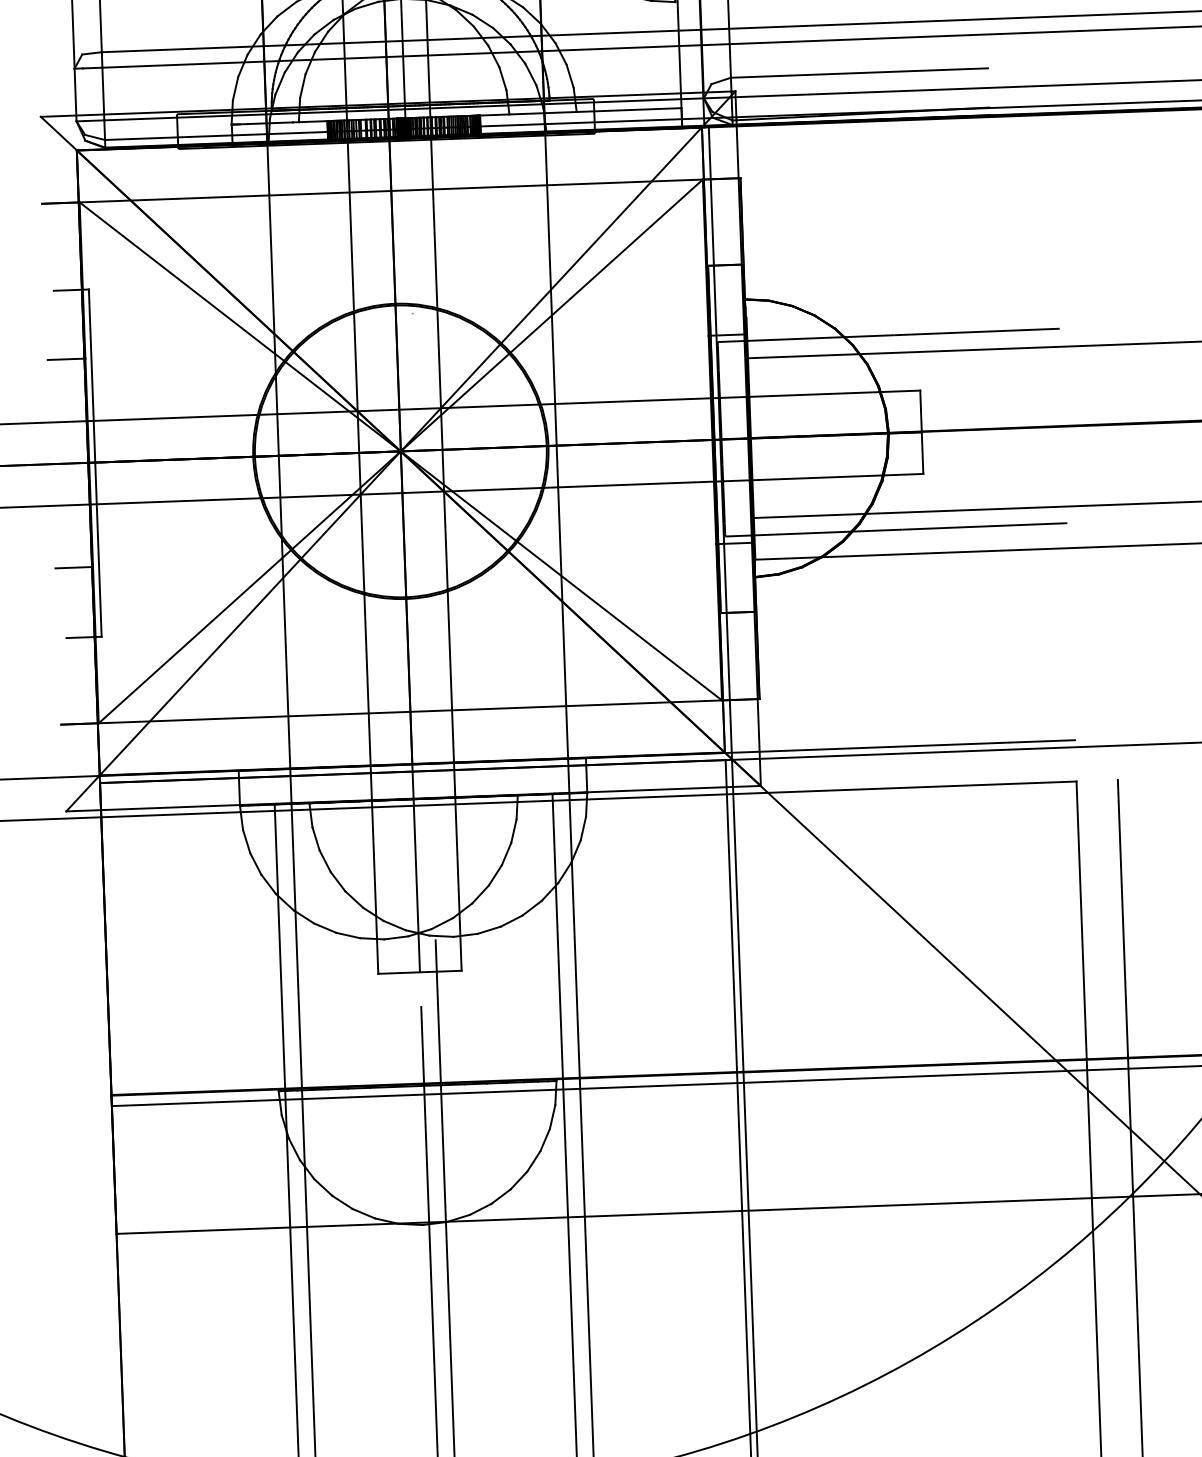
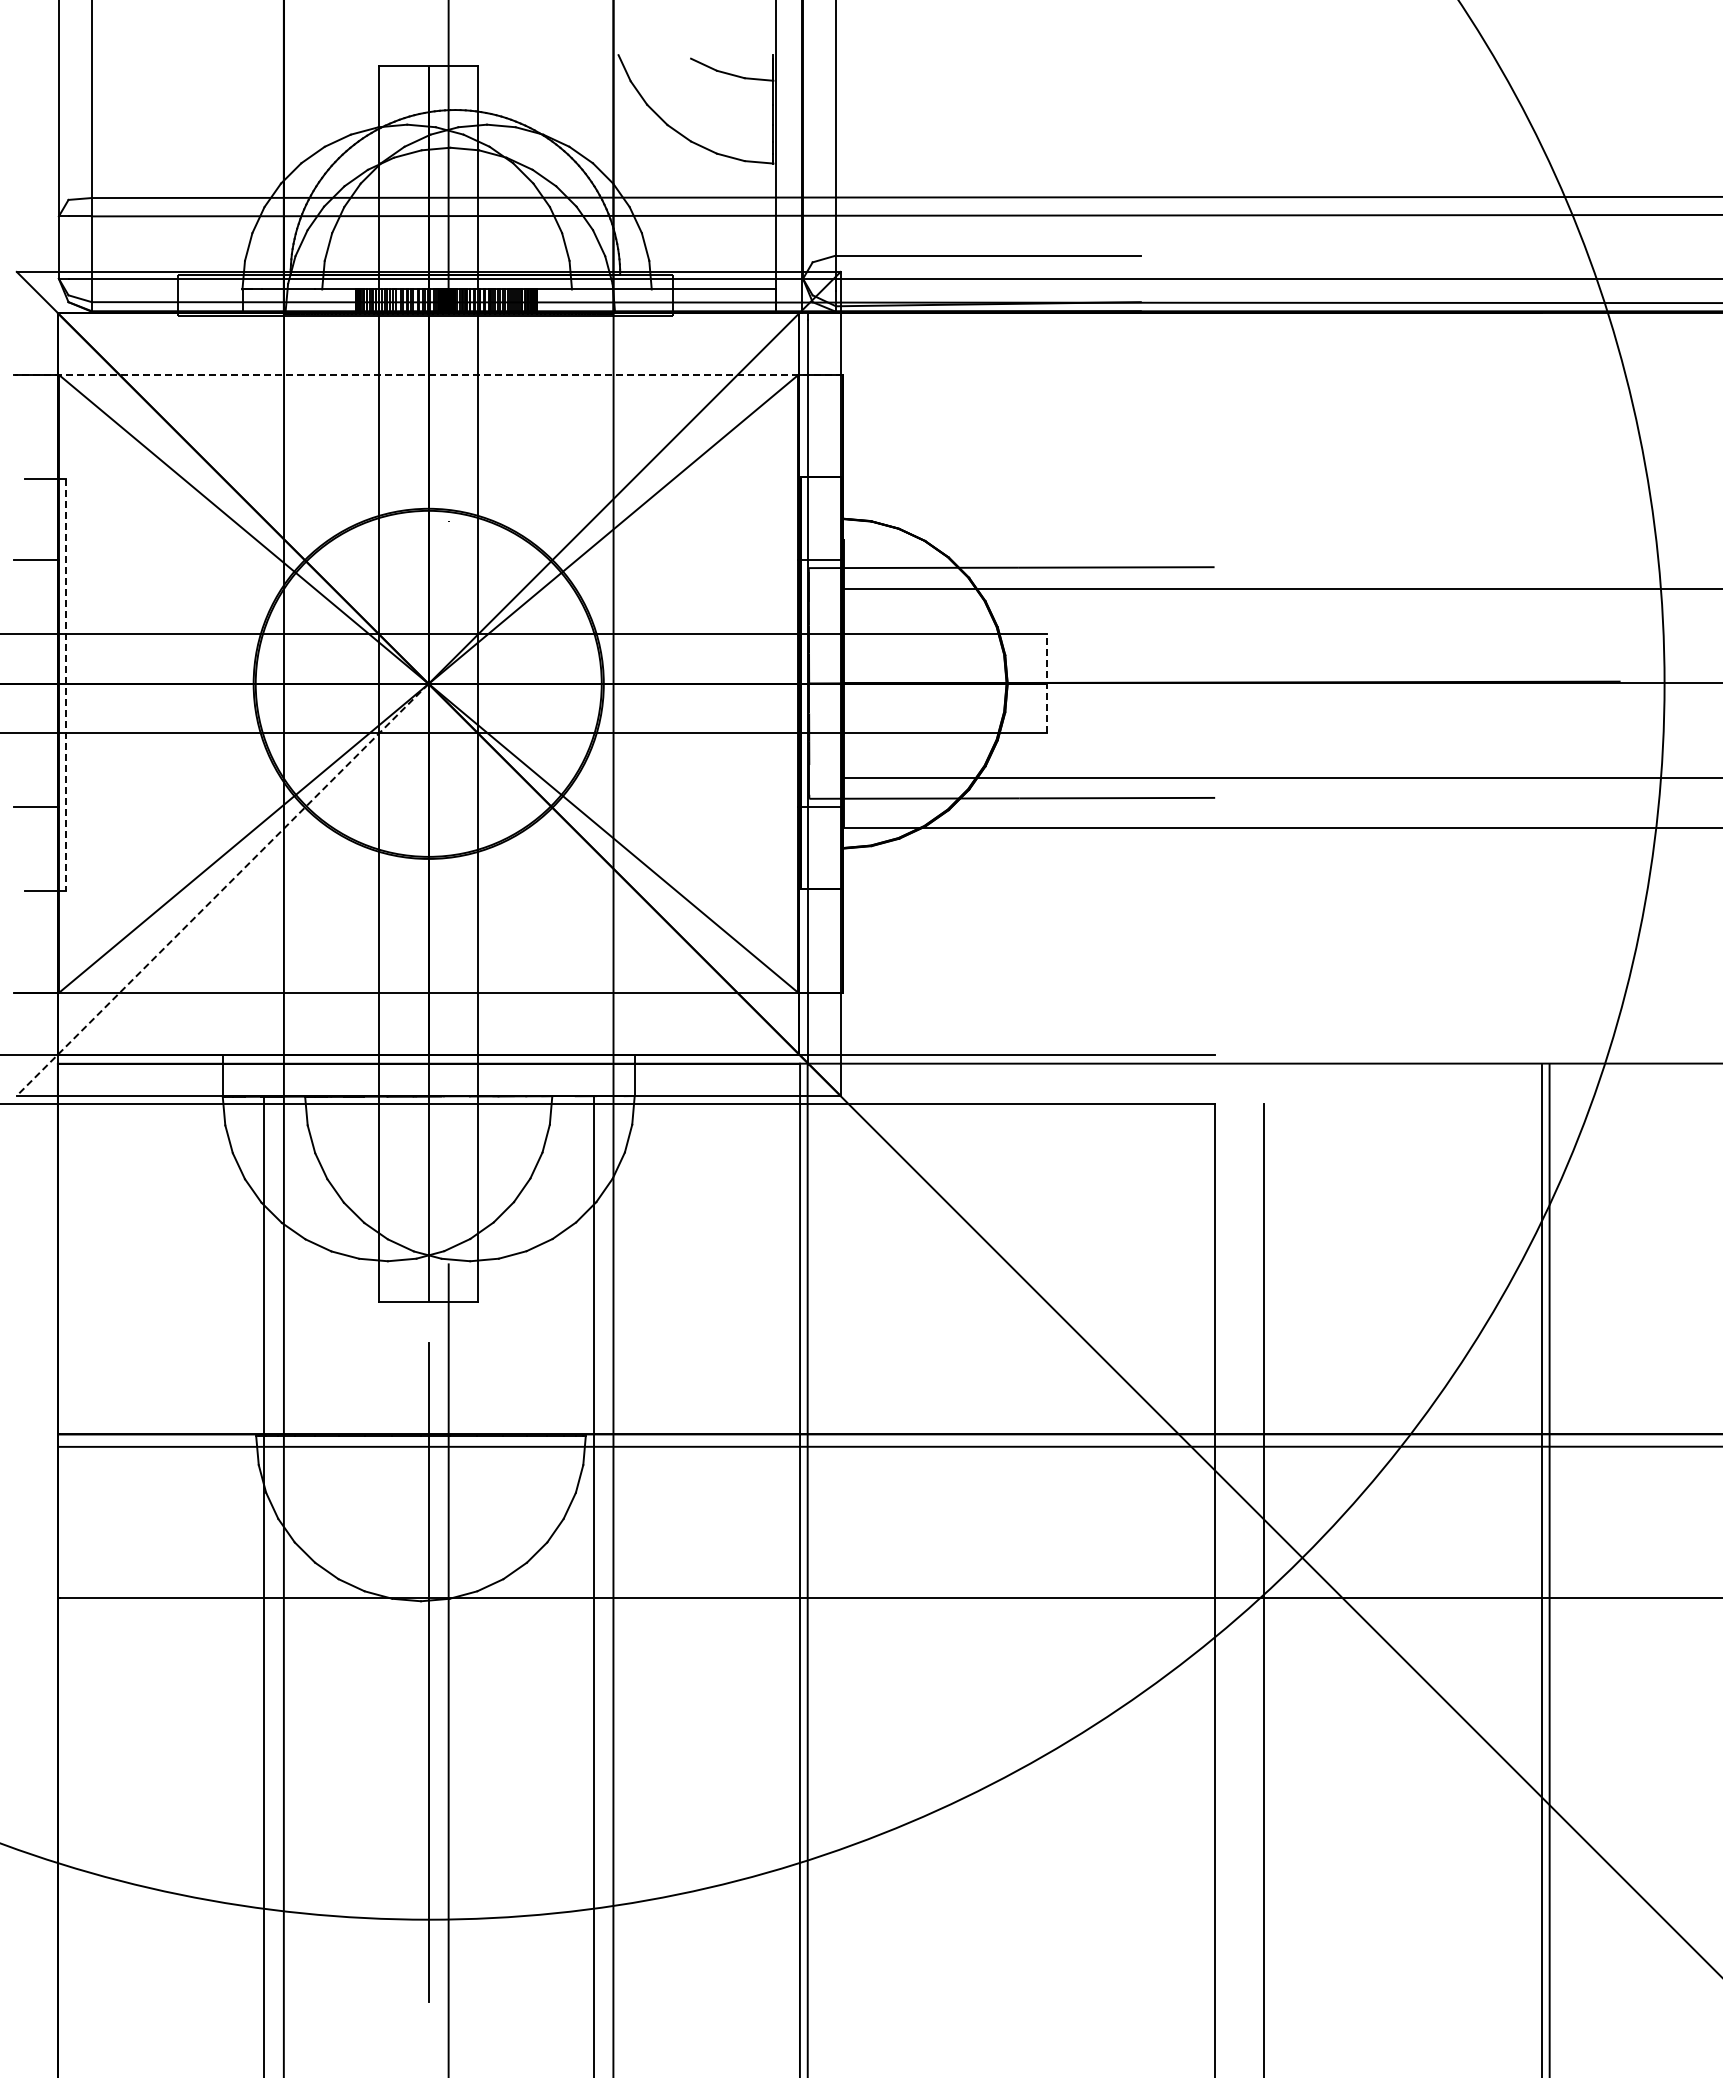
line: (391, 190) -> (428, 374), solid -> dashed
line: (921, 431) -> (1046, 683), solid -> dashed
line: (95, 463) -> (66, 684), solid -> dashed
line: (233, 631) -> (222, 890), solid -> dashed

